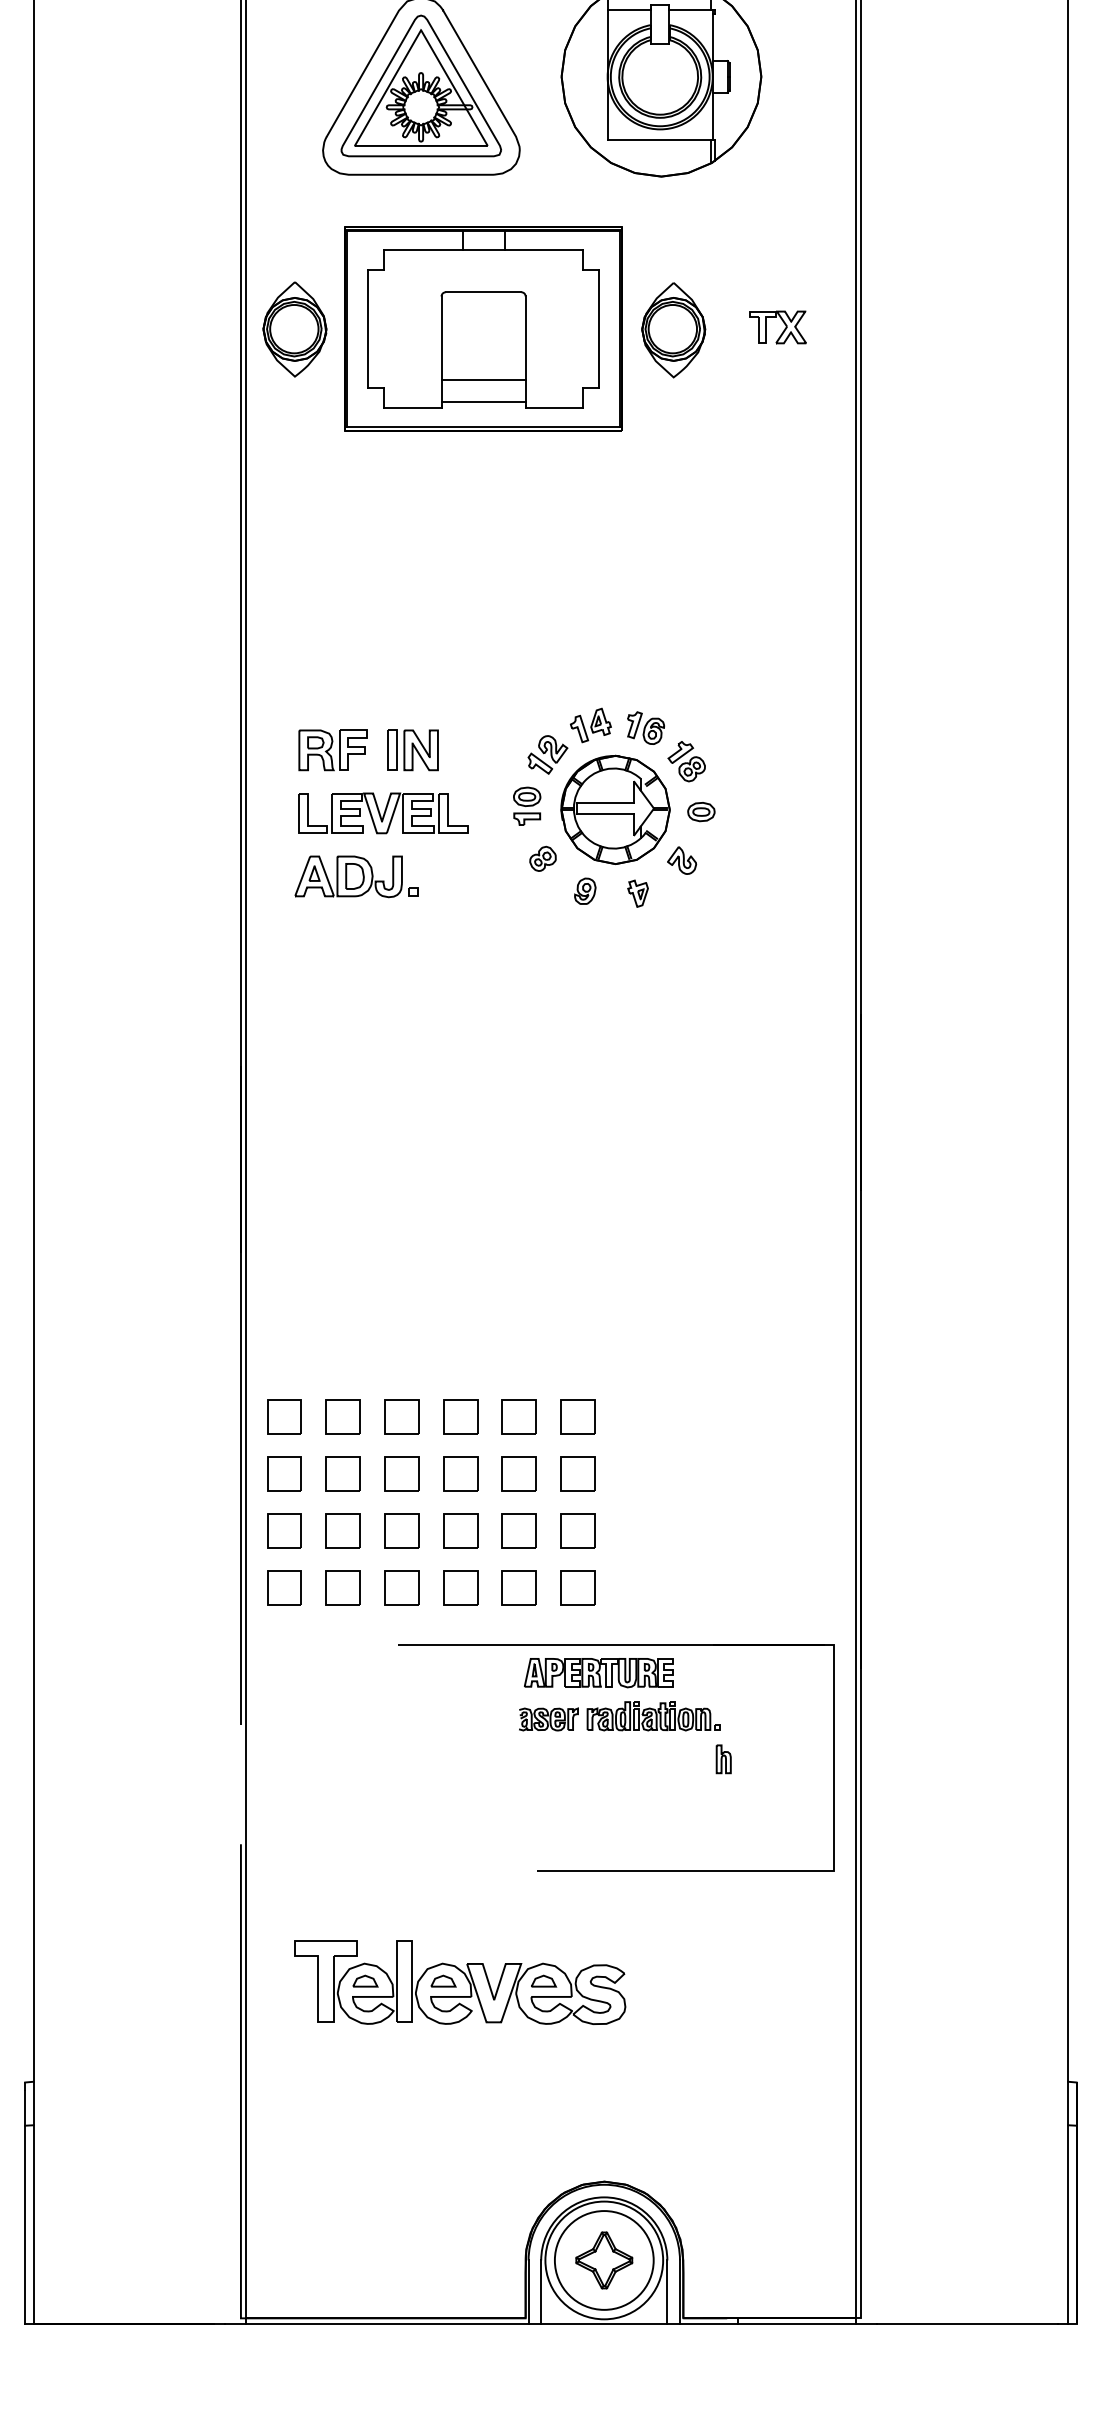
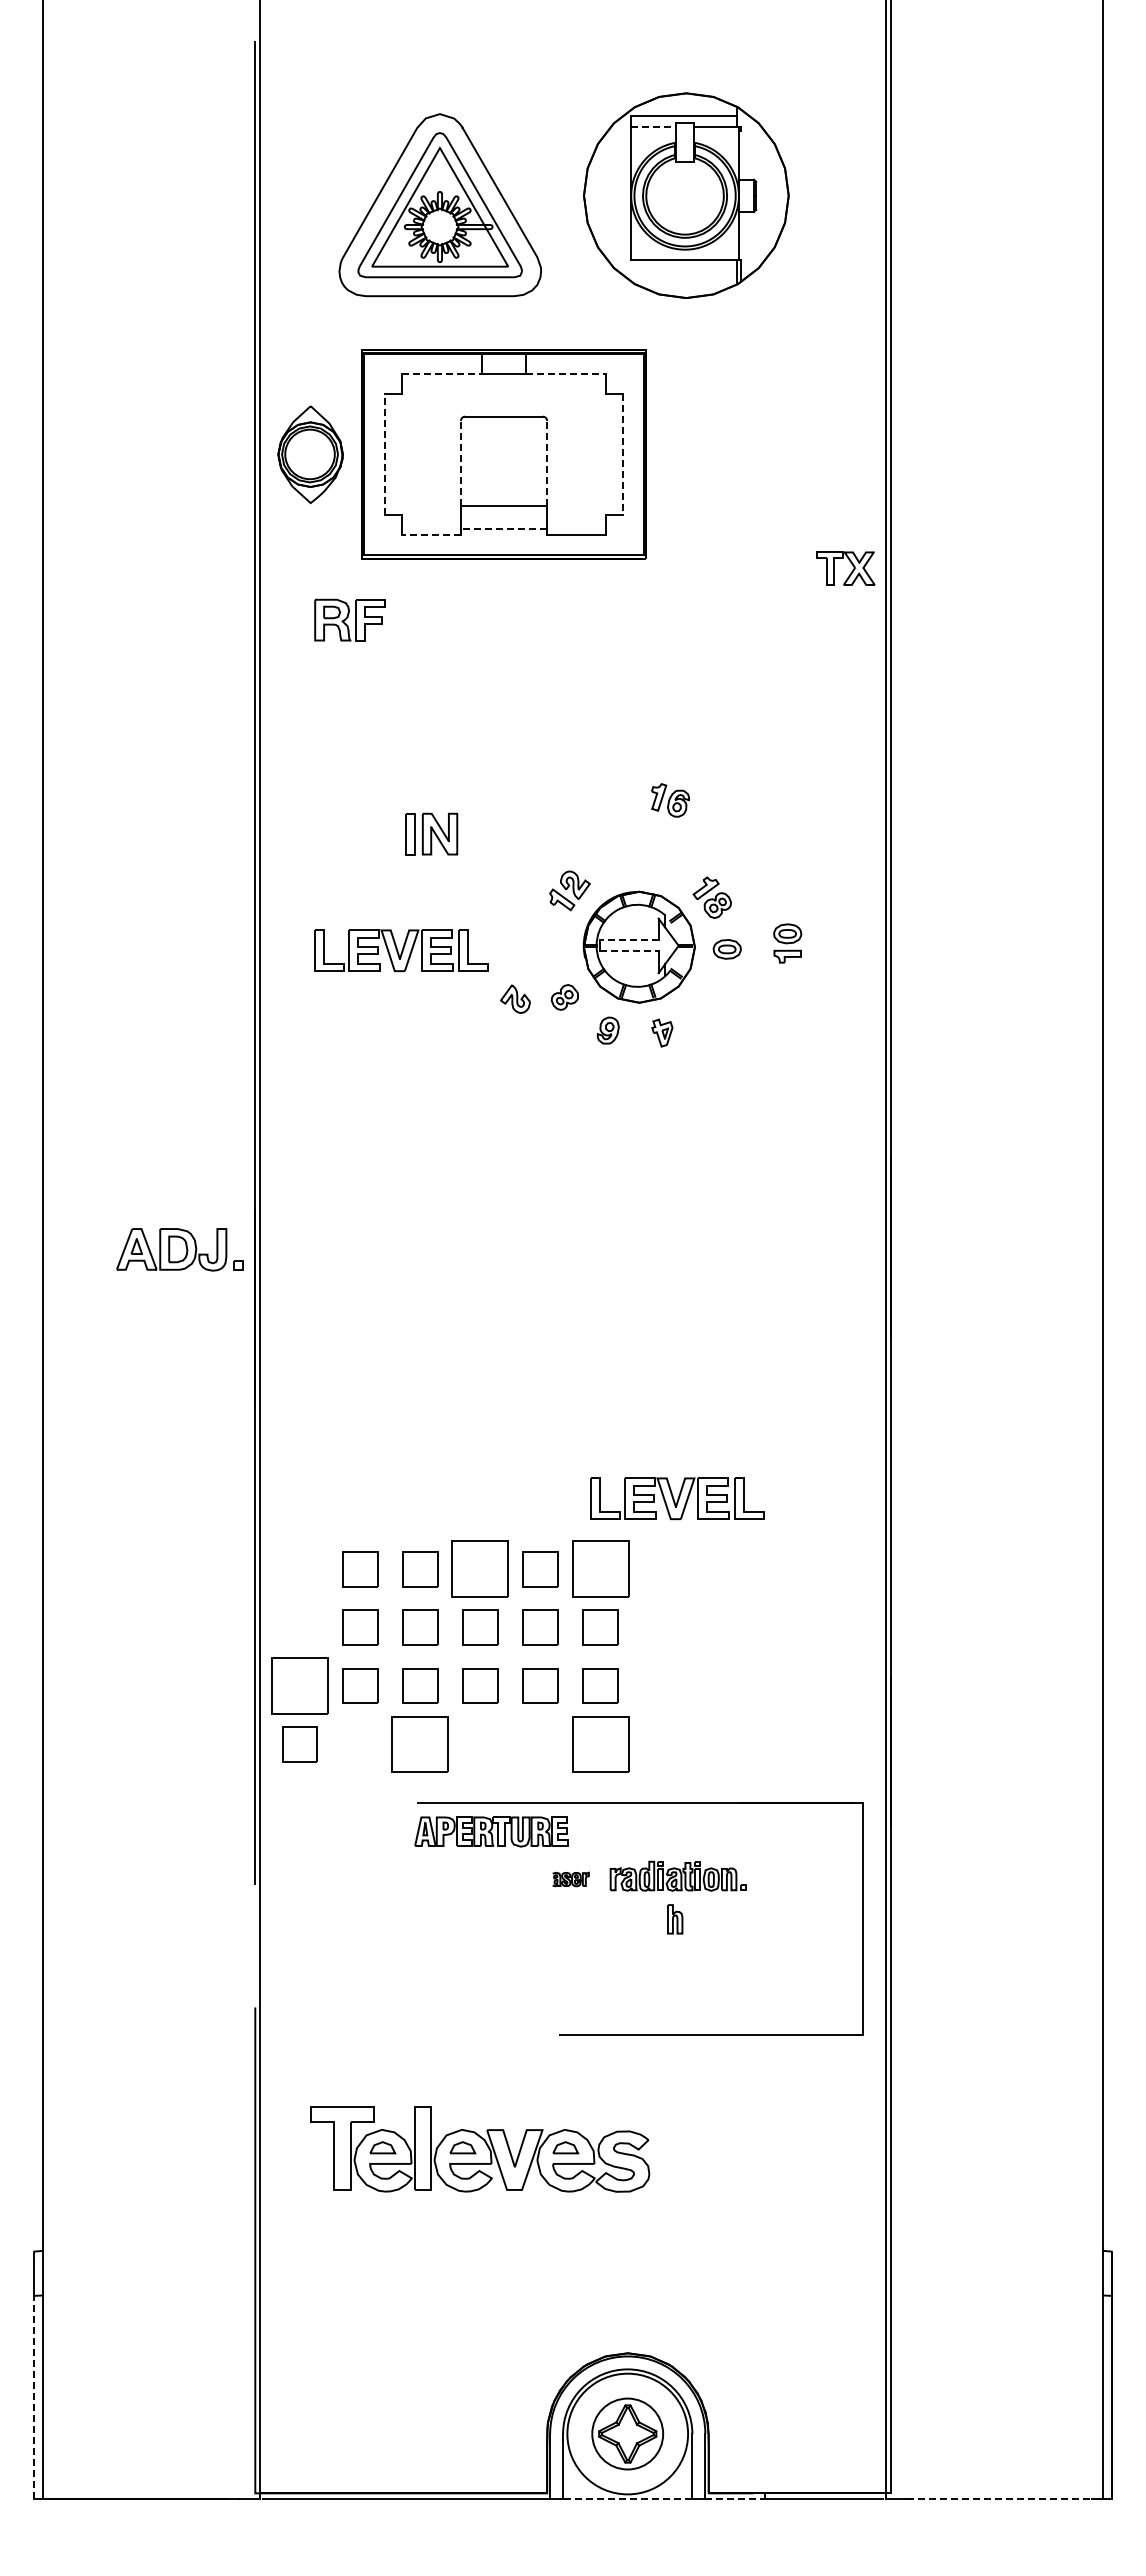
line: (630, 9) -> (654, 126), solid -> dashed
line: (423, 250) -> (442, 373), solid -> dashed
line: (544, 250) -> (566, 373), solid -> dashed
line: (367, 328) -> (385, 453), solid -> dashed
line: (599, 329) -> (622, 454), solid -> dashed
part: (673, 330) -> (698, 455), removed
part: (783, 330) -> (851, 571), moved
line: (441, 338) -> (460, 463), solid -> dashed
line: (526, 338) -> (547, 463), solid -> dashed
line: (483, 401) -> (503, 528), solid -> dashed
line: (412, 408) -> (431, 535), solid -> dashed
part: (590, 725) -> (613, 860), removed
part: (646, 728) -> (670, 800), moved
part: (332, 749) -> (349, 619), moved
part: (412, 749) -> (431, 833), moved
line: (605, 803) -> (628, 940), solid -> dashed
part: (526, 806) -> (787, 943), moved
line: (606, 814) -> (629, 951), solid -> dashed
part: (682, 859) -> (515, 998), moved
part: (356, 876) -> (179, 1249), moved
part: (652, 1347) -> (677, 1498), added
part: (284, 1417) -> (299, 1569), removed
part: (460, 1417) -> (480, 1569), size x1.6
part: (577, 1417) -> (600, 1569), size x1.6
part: (284, 1473) -> (299, 1627), removed
part: (284, 1530) -> (299, 1685), size x1.6
part: (343, 1587) -> (360, 1744), removed
part: (402, 1587) -> (420, 1744), size x1.6
part: (460, 1587) -> (480, 1744), removed
part: (519, 1587) -> (540, 1744), removed
part: (577, 1587) -> (600, 1744), size x1.6
part: (599, 1672) -> (491, 1831), moved
part: (548, 1719) -> (570, 1879), size x0.6
part: (724, 1759) -> (675, 1919), moved
line: (25, 2223) -> (34, 2396), solid -> dashed
circle: (604, 2259) -> (627, 2433), size x0.7
line: (604, 2323) -> (627, 2498), solid -> dashed
line: (709, 2323) -> (735, 2498), solid -> dashed
line: (966, 2323) -> (999, 2498), solid -> dashed

